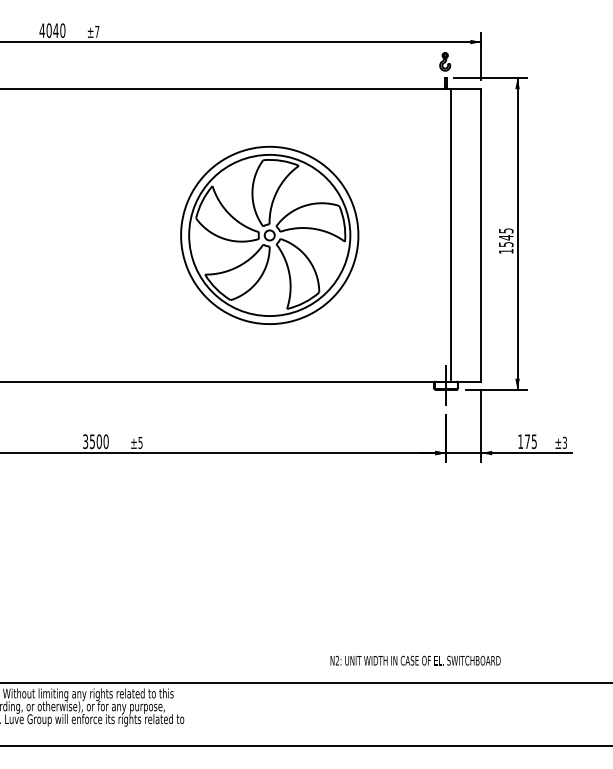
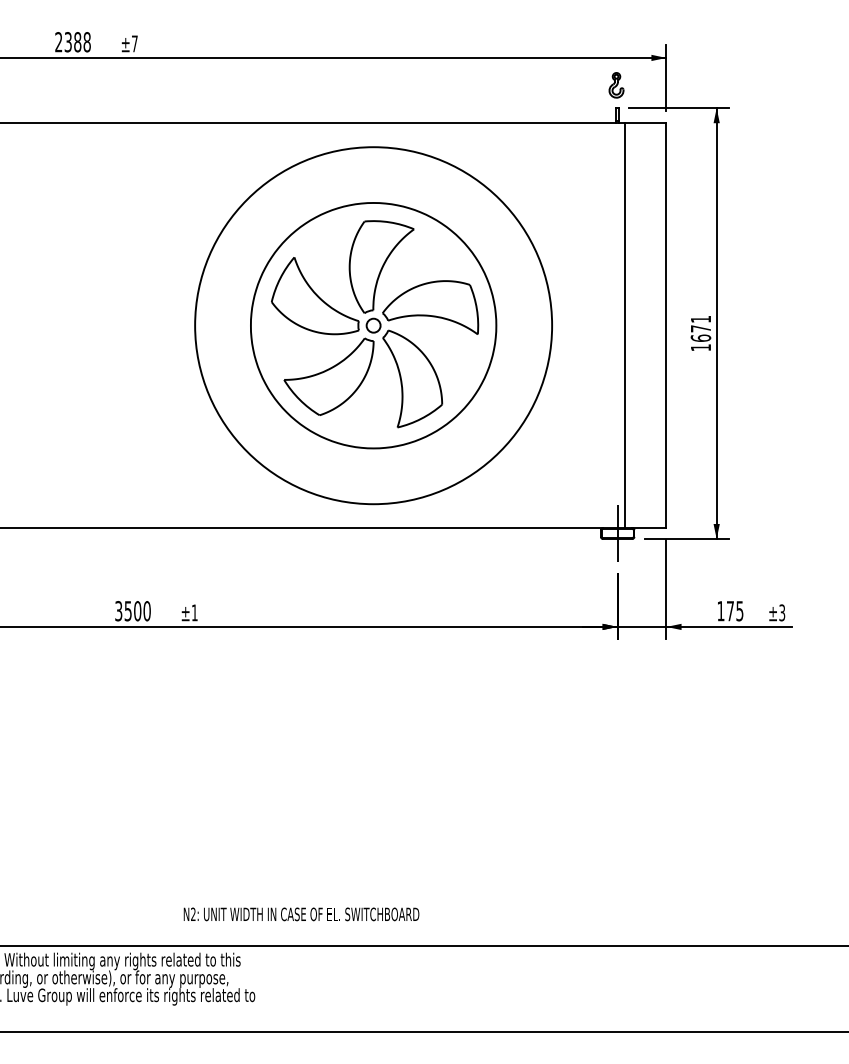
text: (52, 30) -> (72, 42), 4040 -> 2388
circle: (269, 235) -> (373, 325), size x1.6
text: (505, 237) -> (700, 328), 1545 -> 1671
text: (140, 442) -> (194, 612), ±5 -> ±1
text: (415, 660) -> (301, 914), moved

